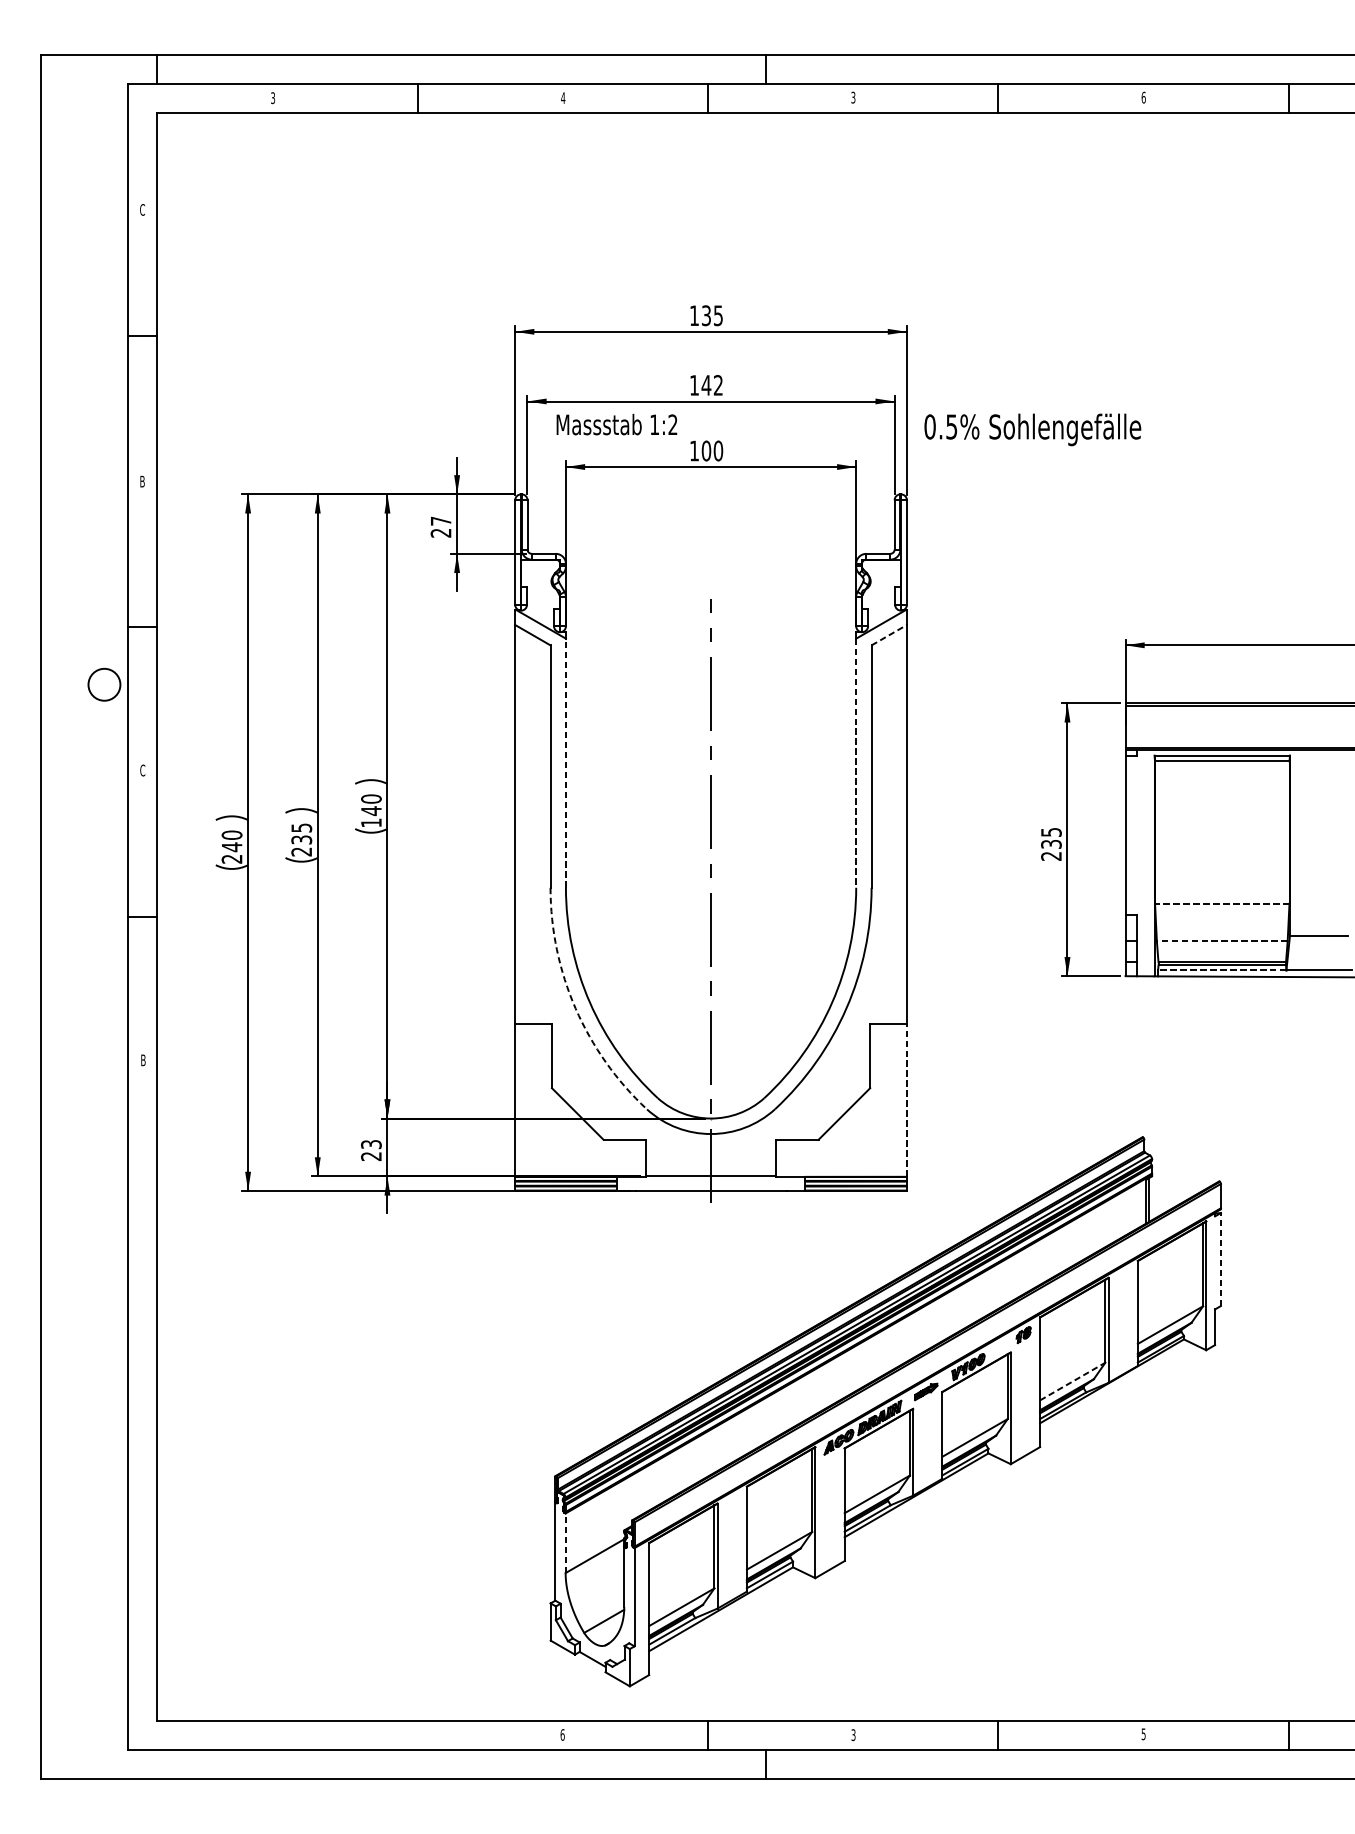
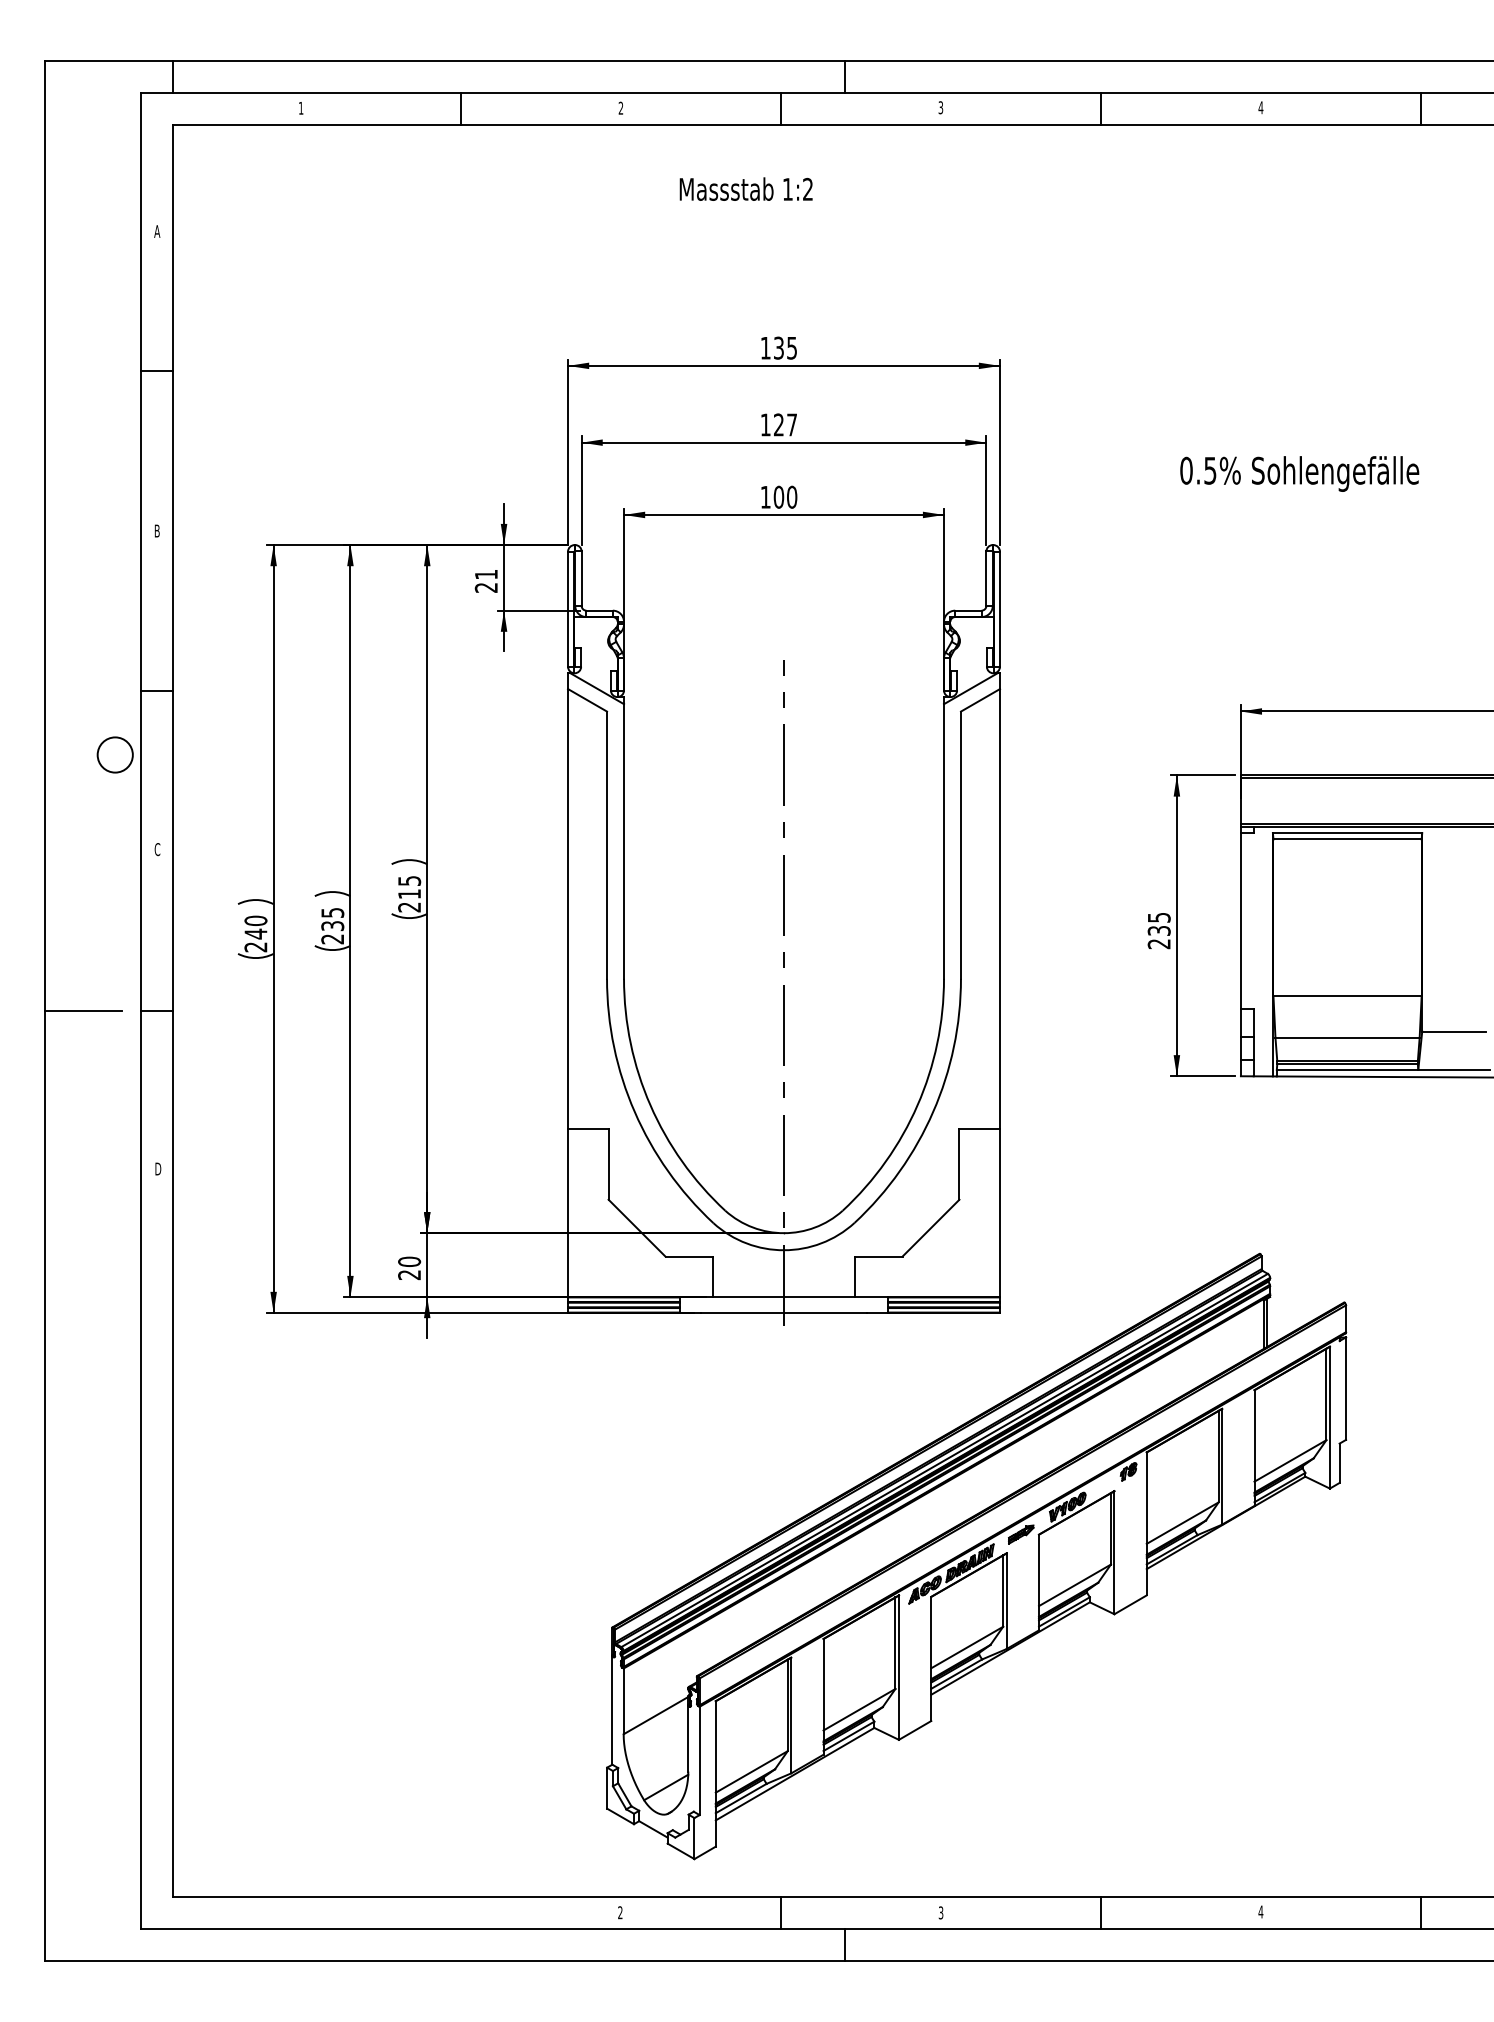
text: (272, 97) -> (300, 107), 3 -> 1
text: (562, 97) -> (620, 107), 4 -> 2
text: (1143, 97) -> (1260, 107), 6 -> 4
text: (142, 209) -> (157, 231), C -> A
text: (711, 384) -> (784, 424), 142 -> 127
text: (616, 423) -> (745, 188), moved
text: (1032, 429) -> (1299, 473), moved
text: (441, 521) -> (486, 574), 27 -> 21
line: (889, 635) -> (980, 700), dashed -> solid
line: (566, 763) -> (624, 841), dashed -> solid
line: (856, 764) -> (944, 842), dashed -> solid
text: (371, 810) -> (409, 893), 140 -> 215
line: (1222, 903) -> (1347, 996), dashed -> solid
line: (74, 917) -> (82, 1011), added
line: (1222, 941) -> (1347, 1037), dashed -> solid
line: (1222, 970) -> (1347, 1069), dashed -> solid
arc: (575, 1009) -> (634, 1112), dashed -> solid
text: (143, 1059) -> (158, 1168), B -> D
line: (907, 1099) -> (1000, 1212), dashed -> solid
text: (371, 1144) -> (409, 1261), 23 -> 20
line: (1221, 1259) -> (1346, 1388), dashed -> solid
line: (1072, 1381) -> (1182, 1523), dashed -> solid
line: (565, 1543) -> (623, 1701), dashed -> solid
text: (1143, 1733) -> (1260, 1911), 5 -> 4
text: (562, 1734) -> (620, 1912), 6 -> 2

